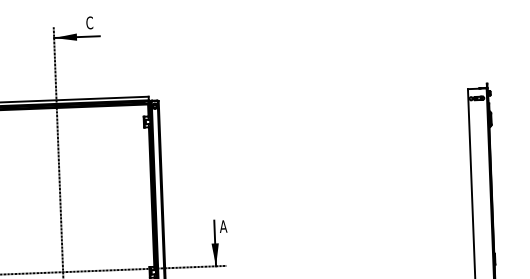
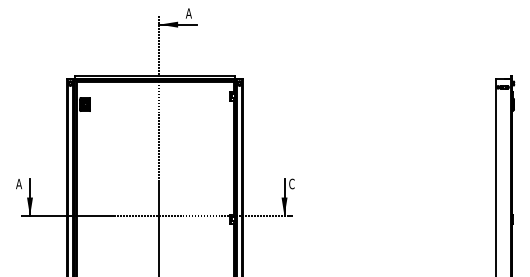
text: (89, 22) -> (188, 13), C -> A
text: (223, 225) -> (291, 183), A -> C

